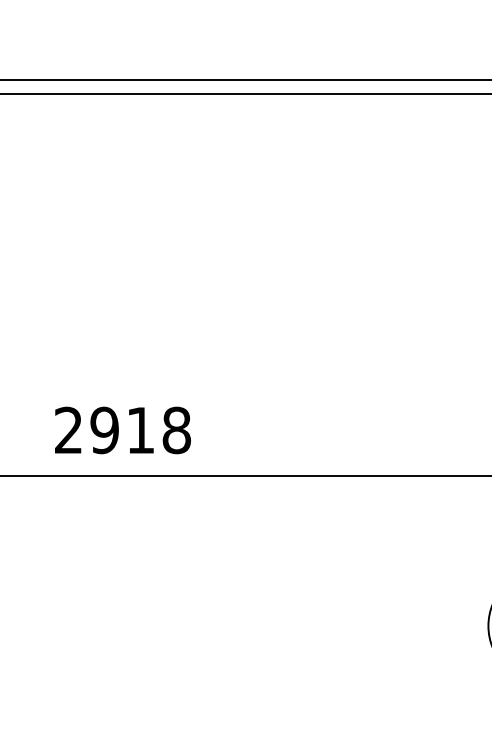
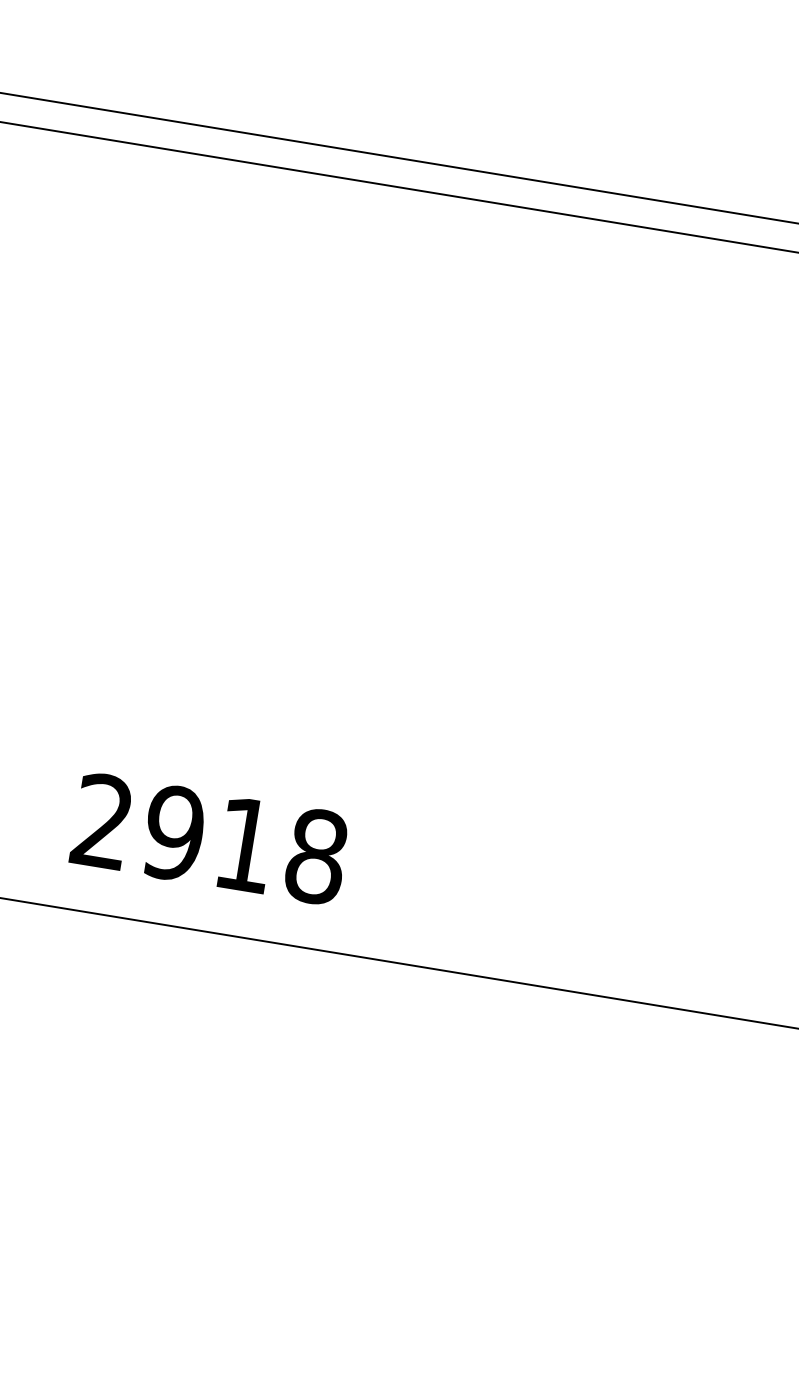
text: (122, 430) -> (209, 839), moved

